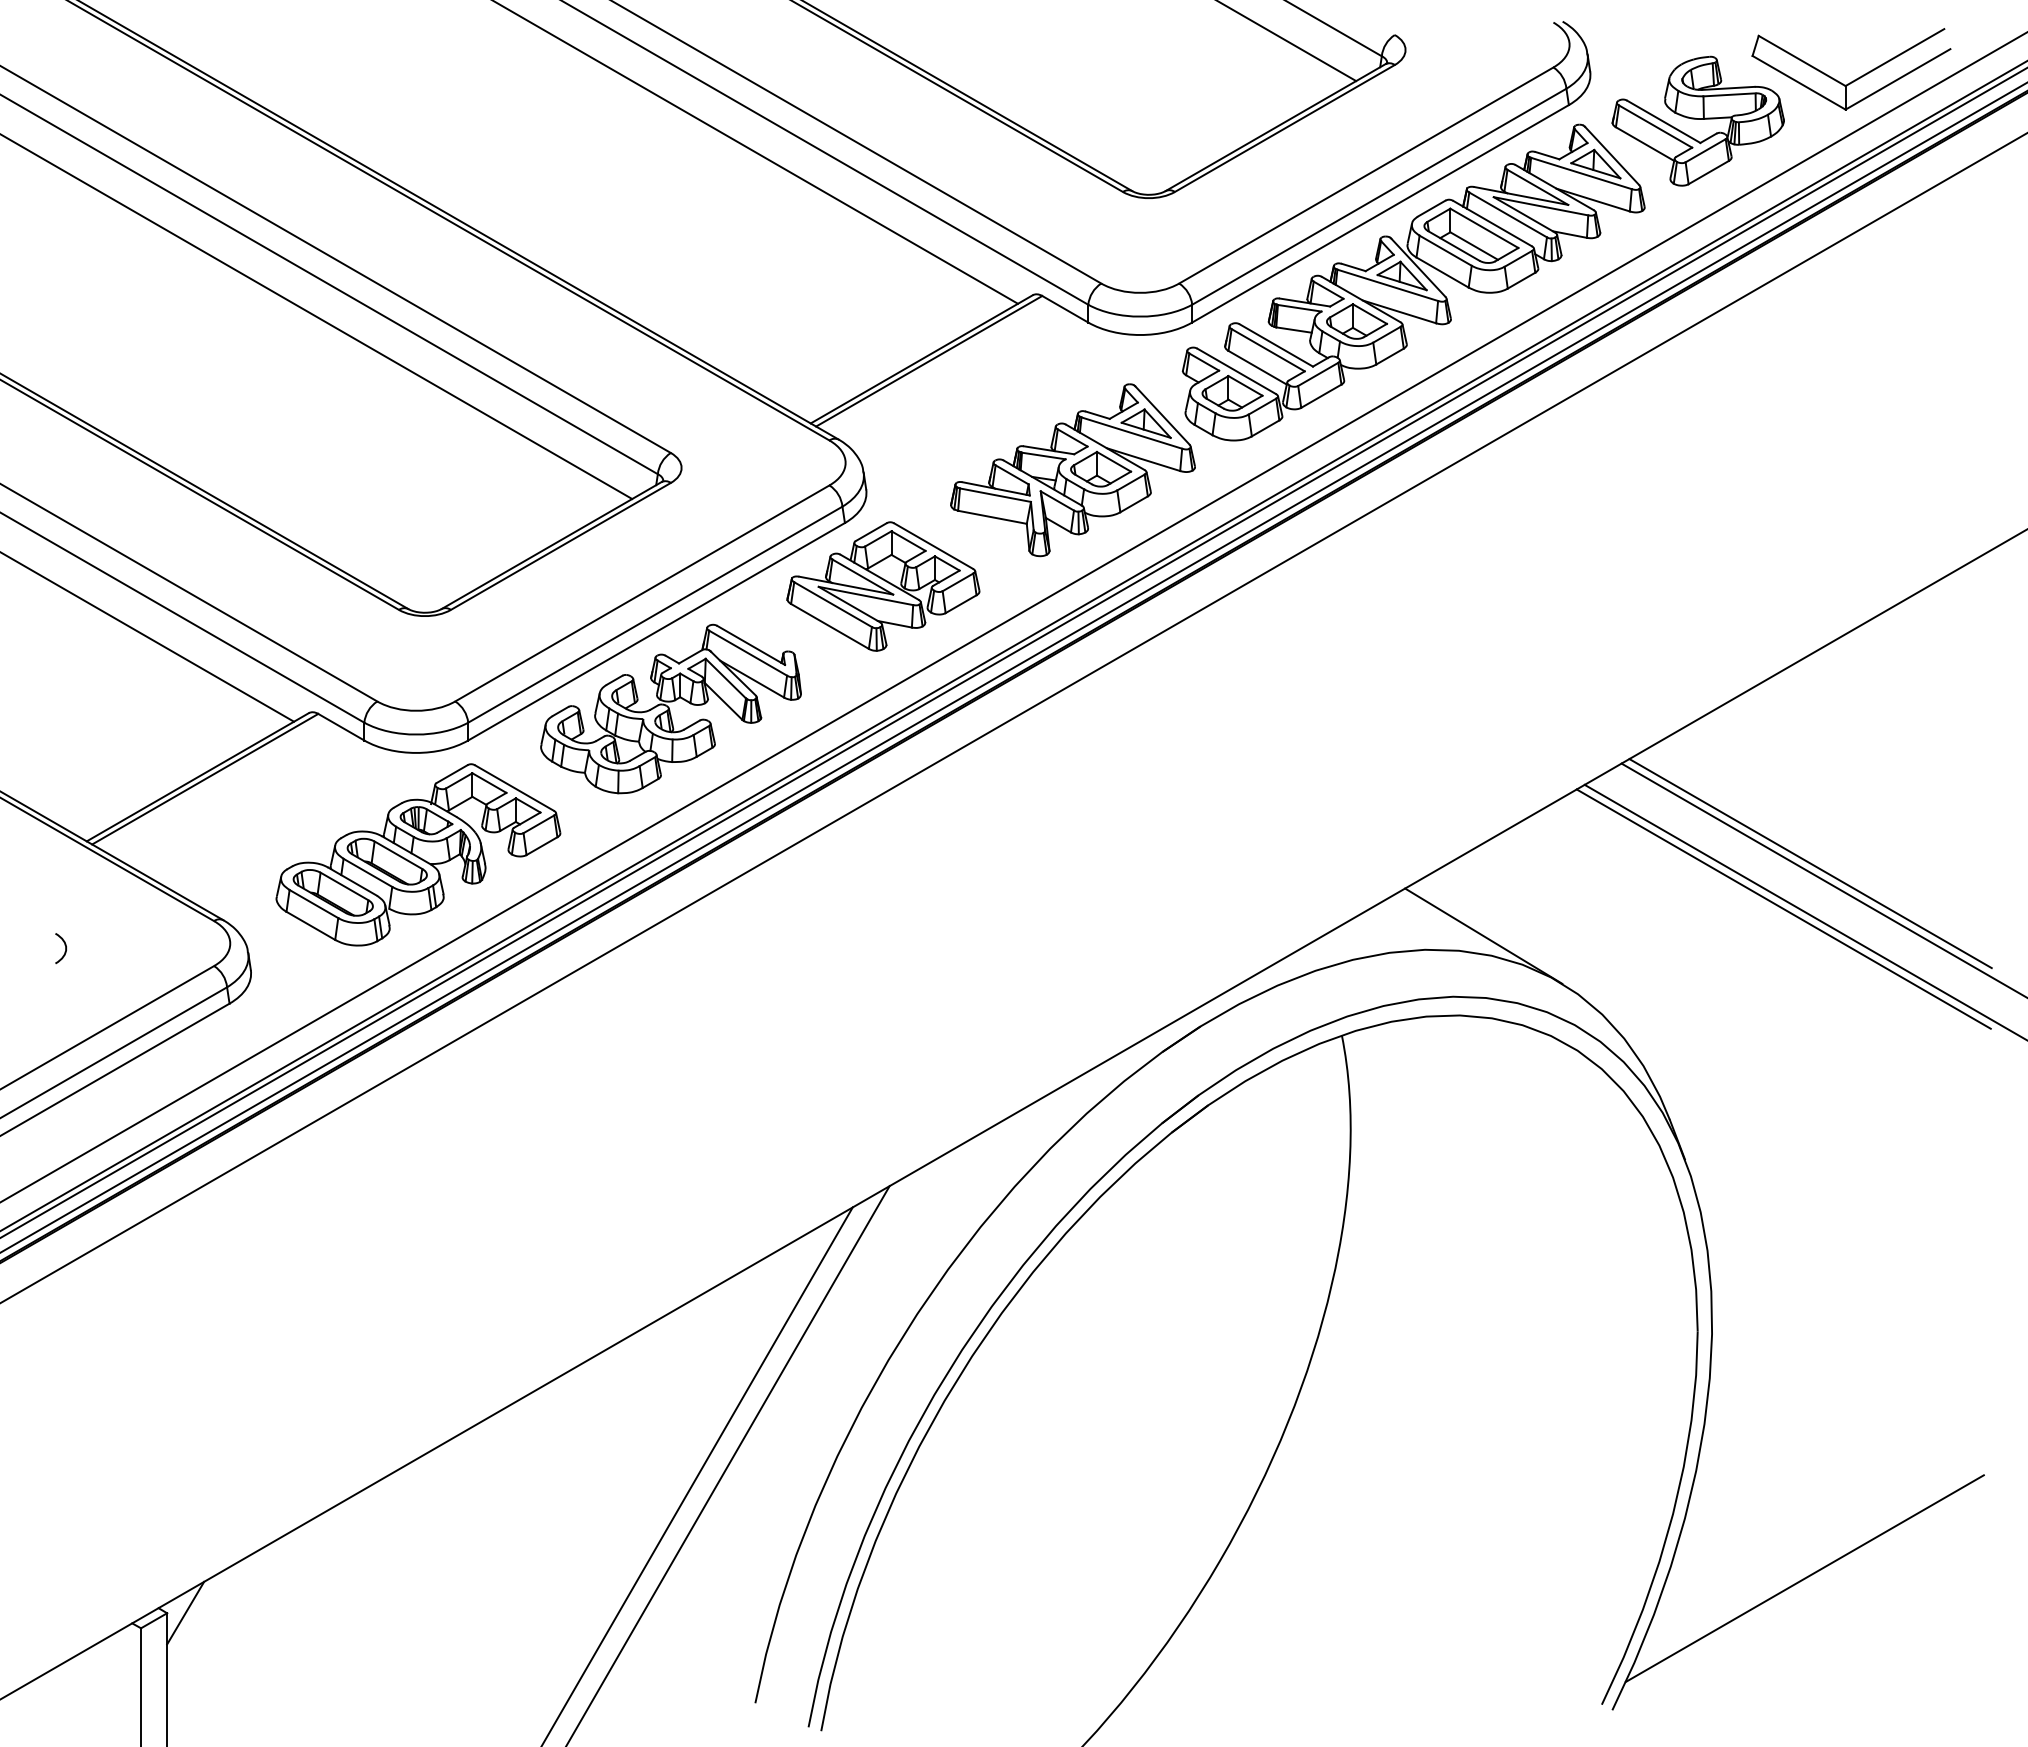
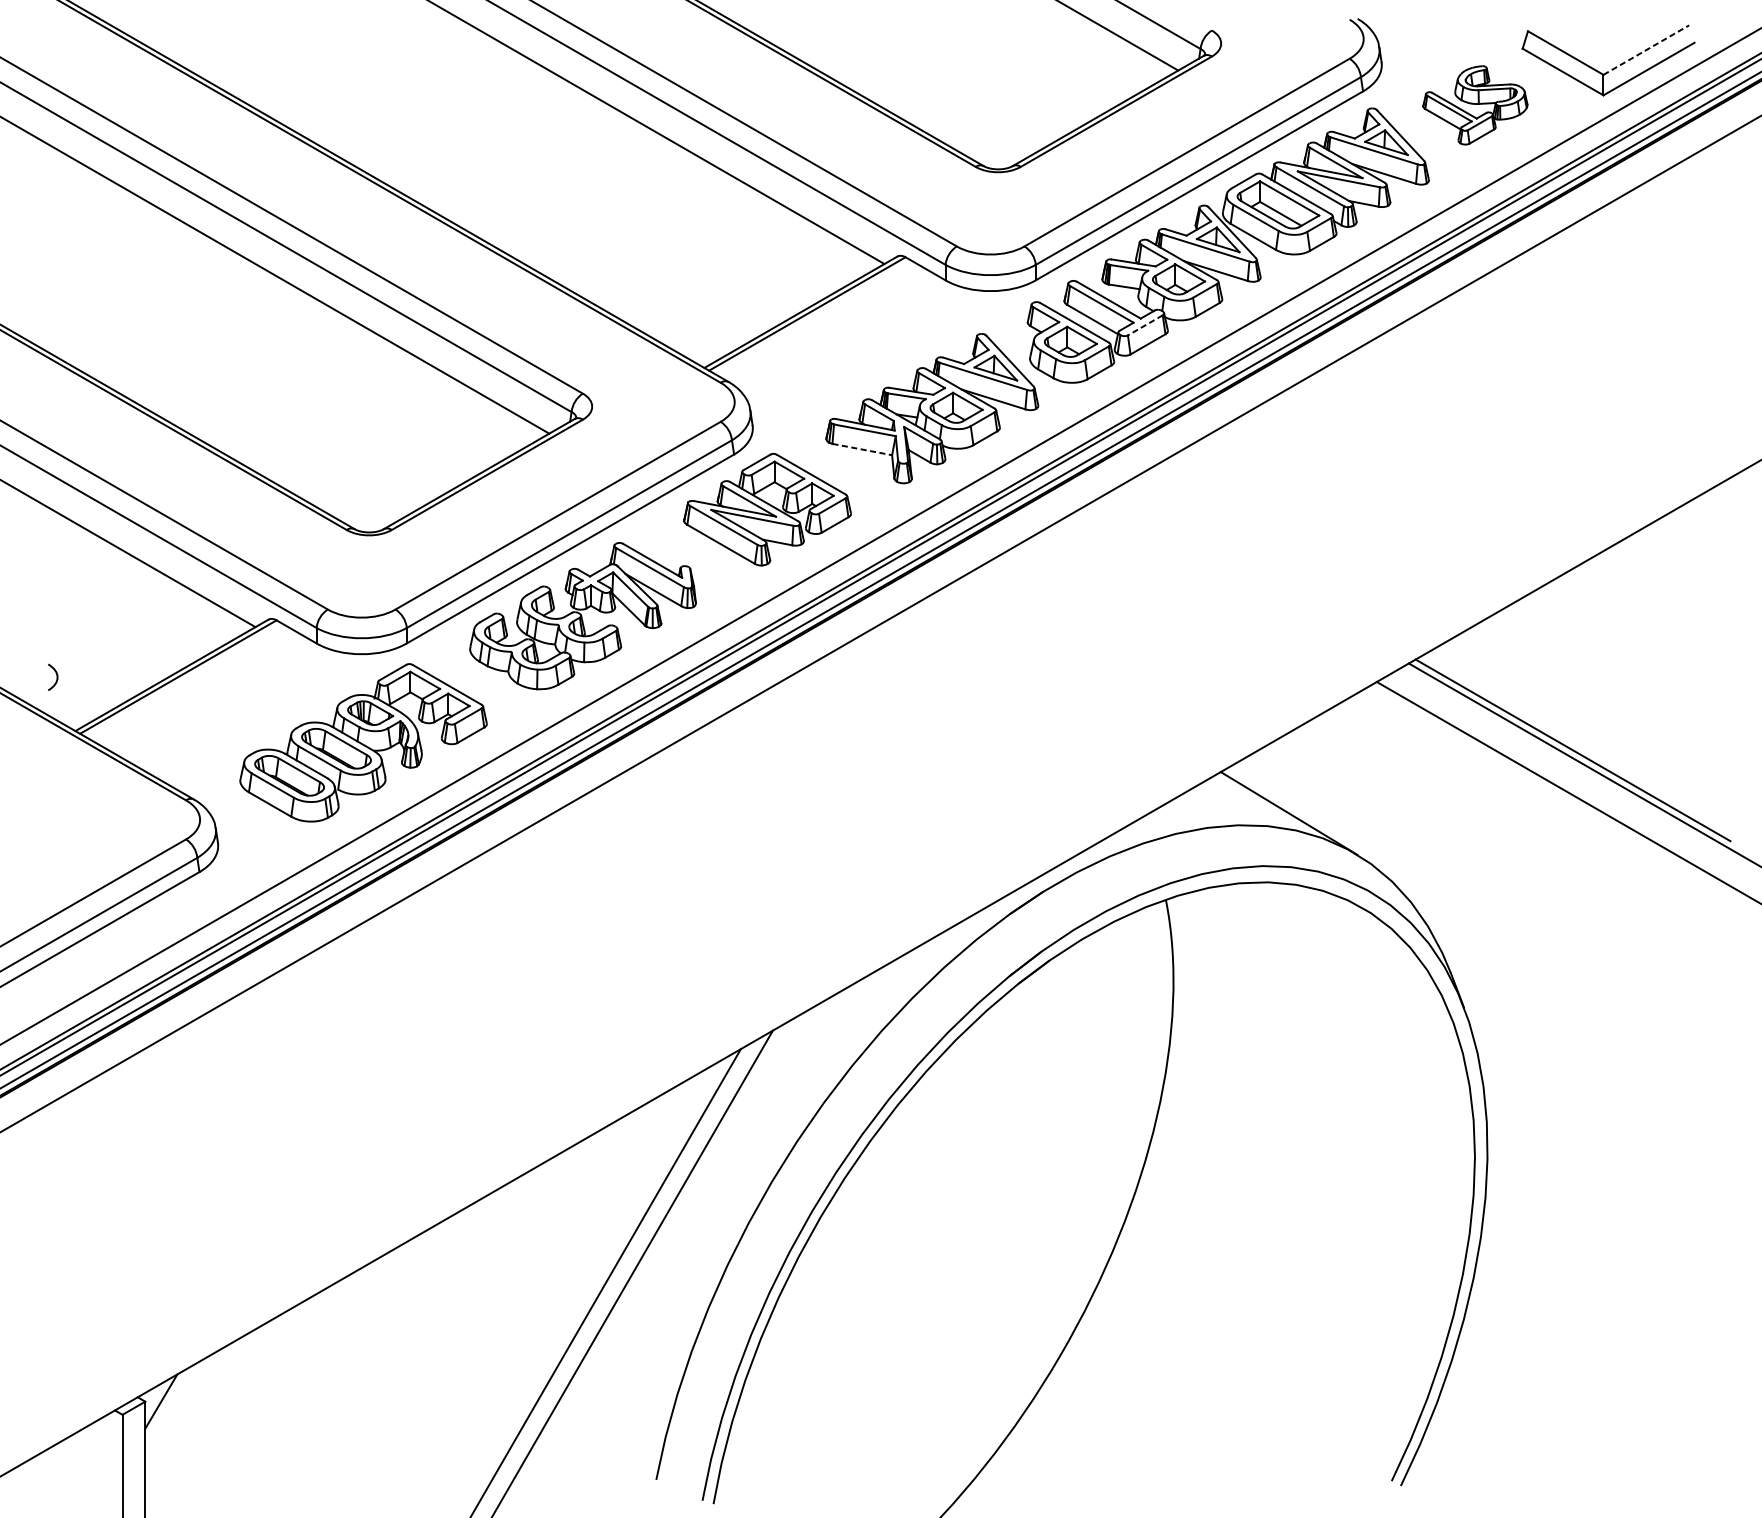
line: (1894, 57) -> (1645, 50), solid -> dashed
part: (1697, 120) -> (1474, 104), size x0.7
line: (1317, 374) -> (1144, 325), solid -> dashed
line: (992, 517) -> (862, 449), solid -> dashed
line: (1783, 908) -> (1549, 789), removed
curve: (64, 945) -> (56, 674), moved
line: (1804, 1578) -> (1567, 1371), removed

